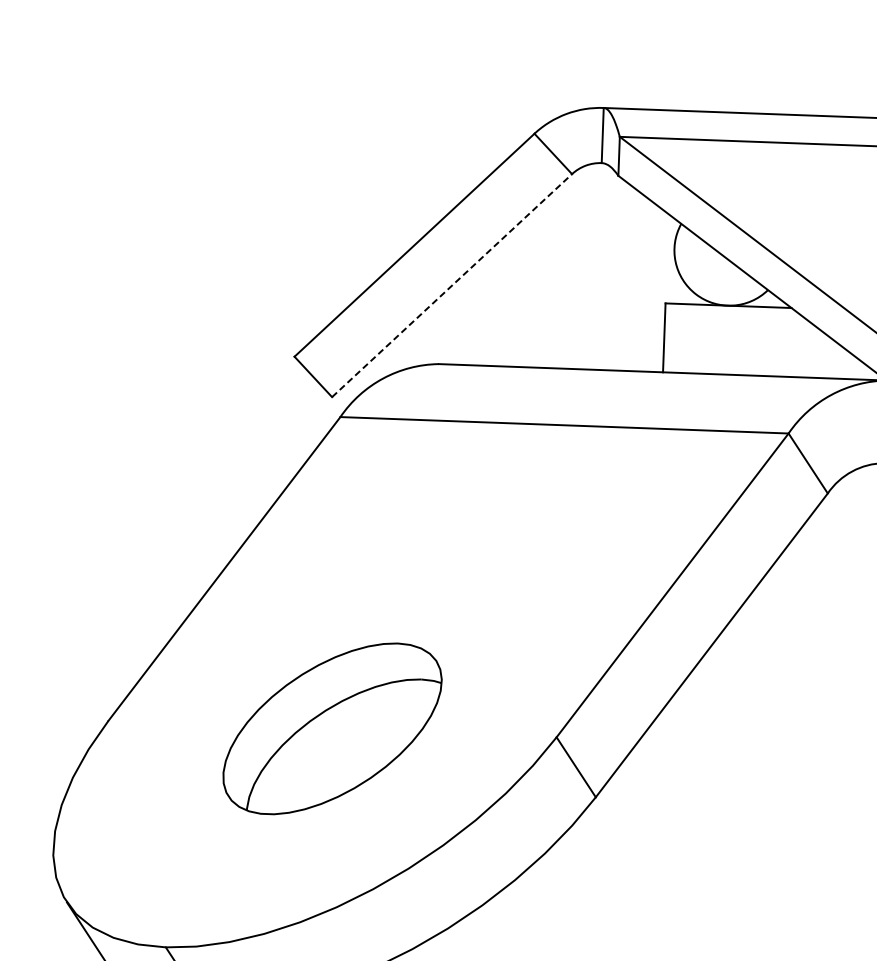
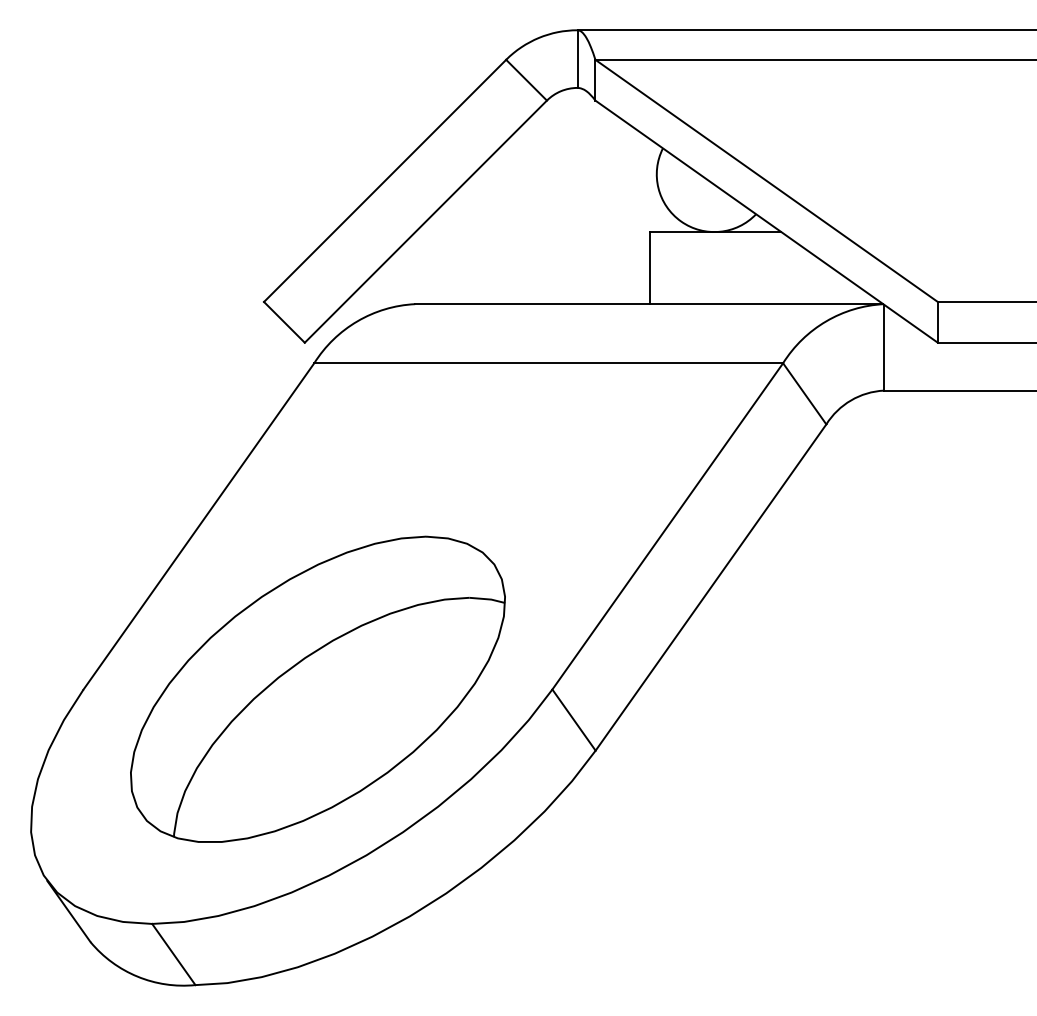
line: (452, 285) -> (426, 221), dashed -> solid
part: (332, 728) -> (317, 688), size x1.67

